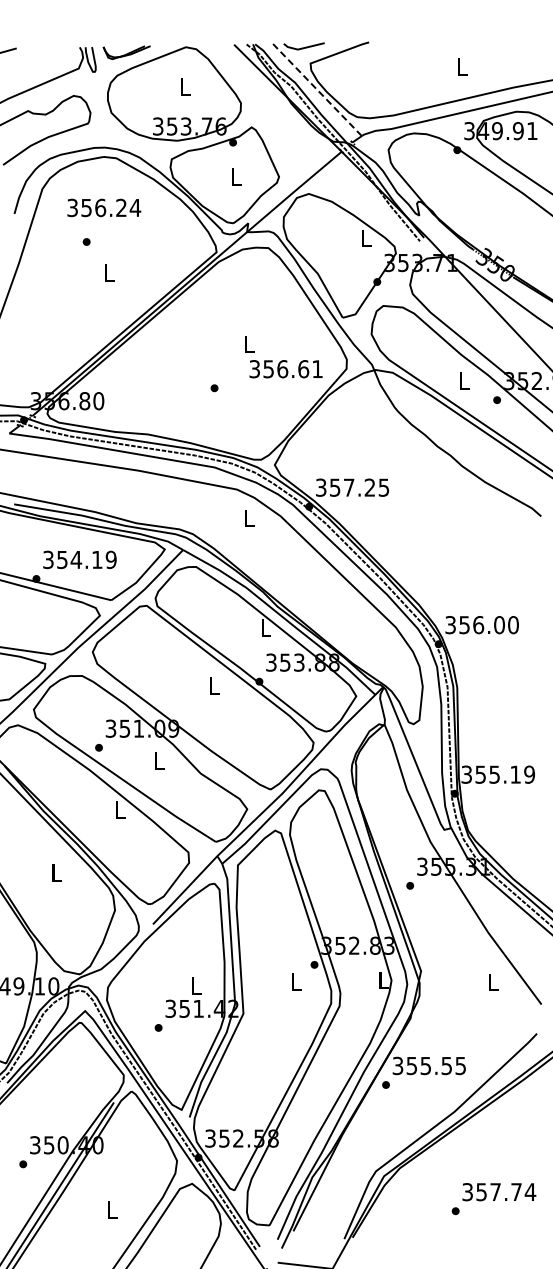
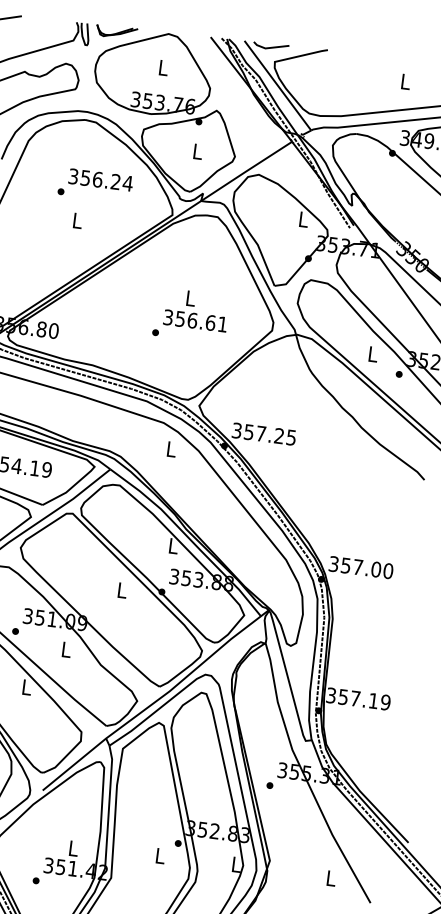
line: (317, 90) -> (277, 86), dashed -> solid
text: (104, 207) -> (101, 179), moved
text: (285, 369) -> (194, 321), moved
text: (478, 625) -> (358, 567), 356.00 -> 357.00
text: (494, 774) -> (355, 698), 355.19 -> 357.19

